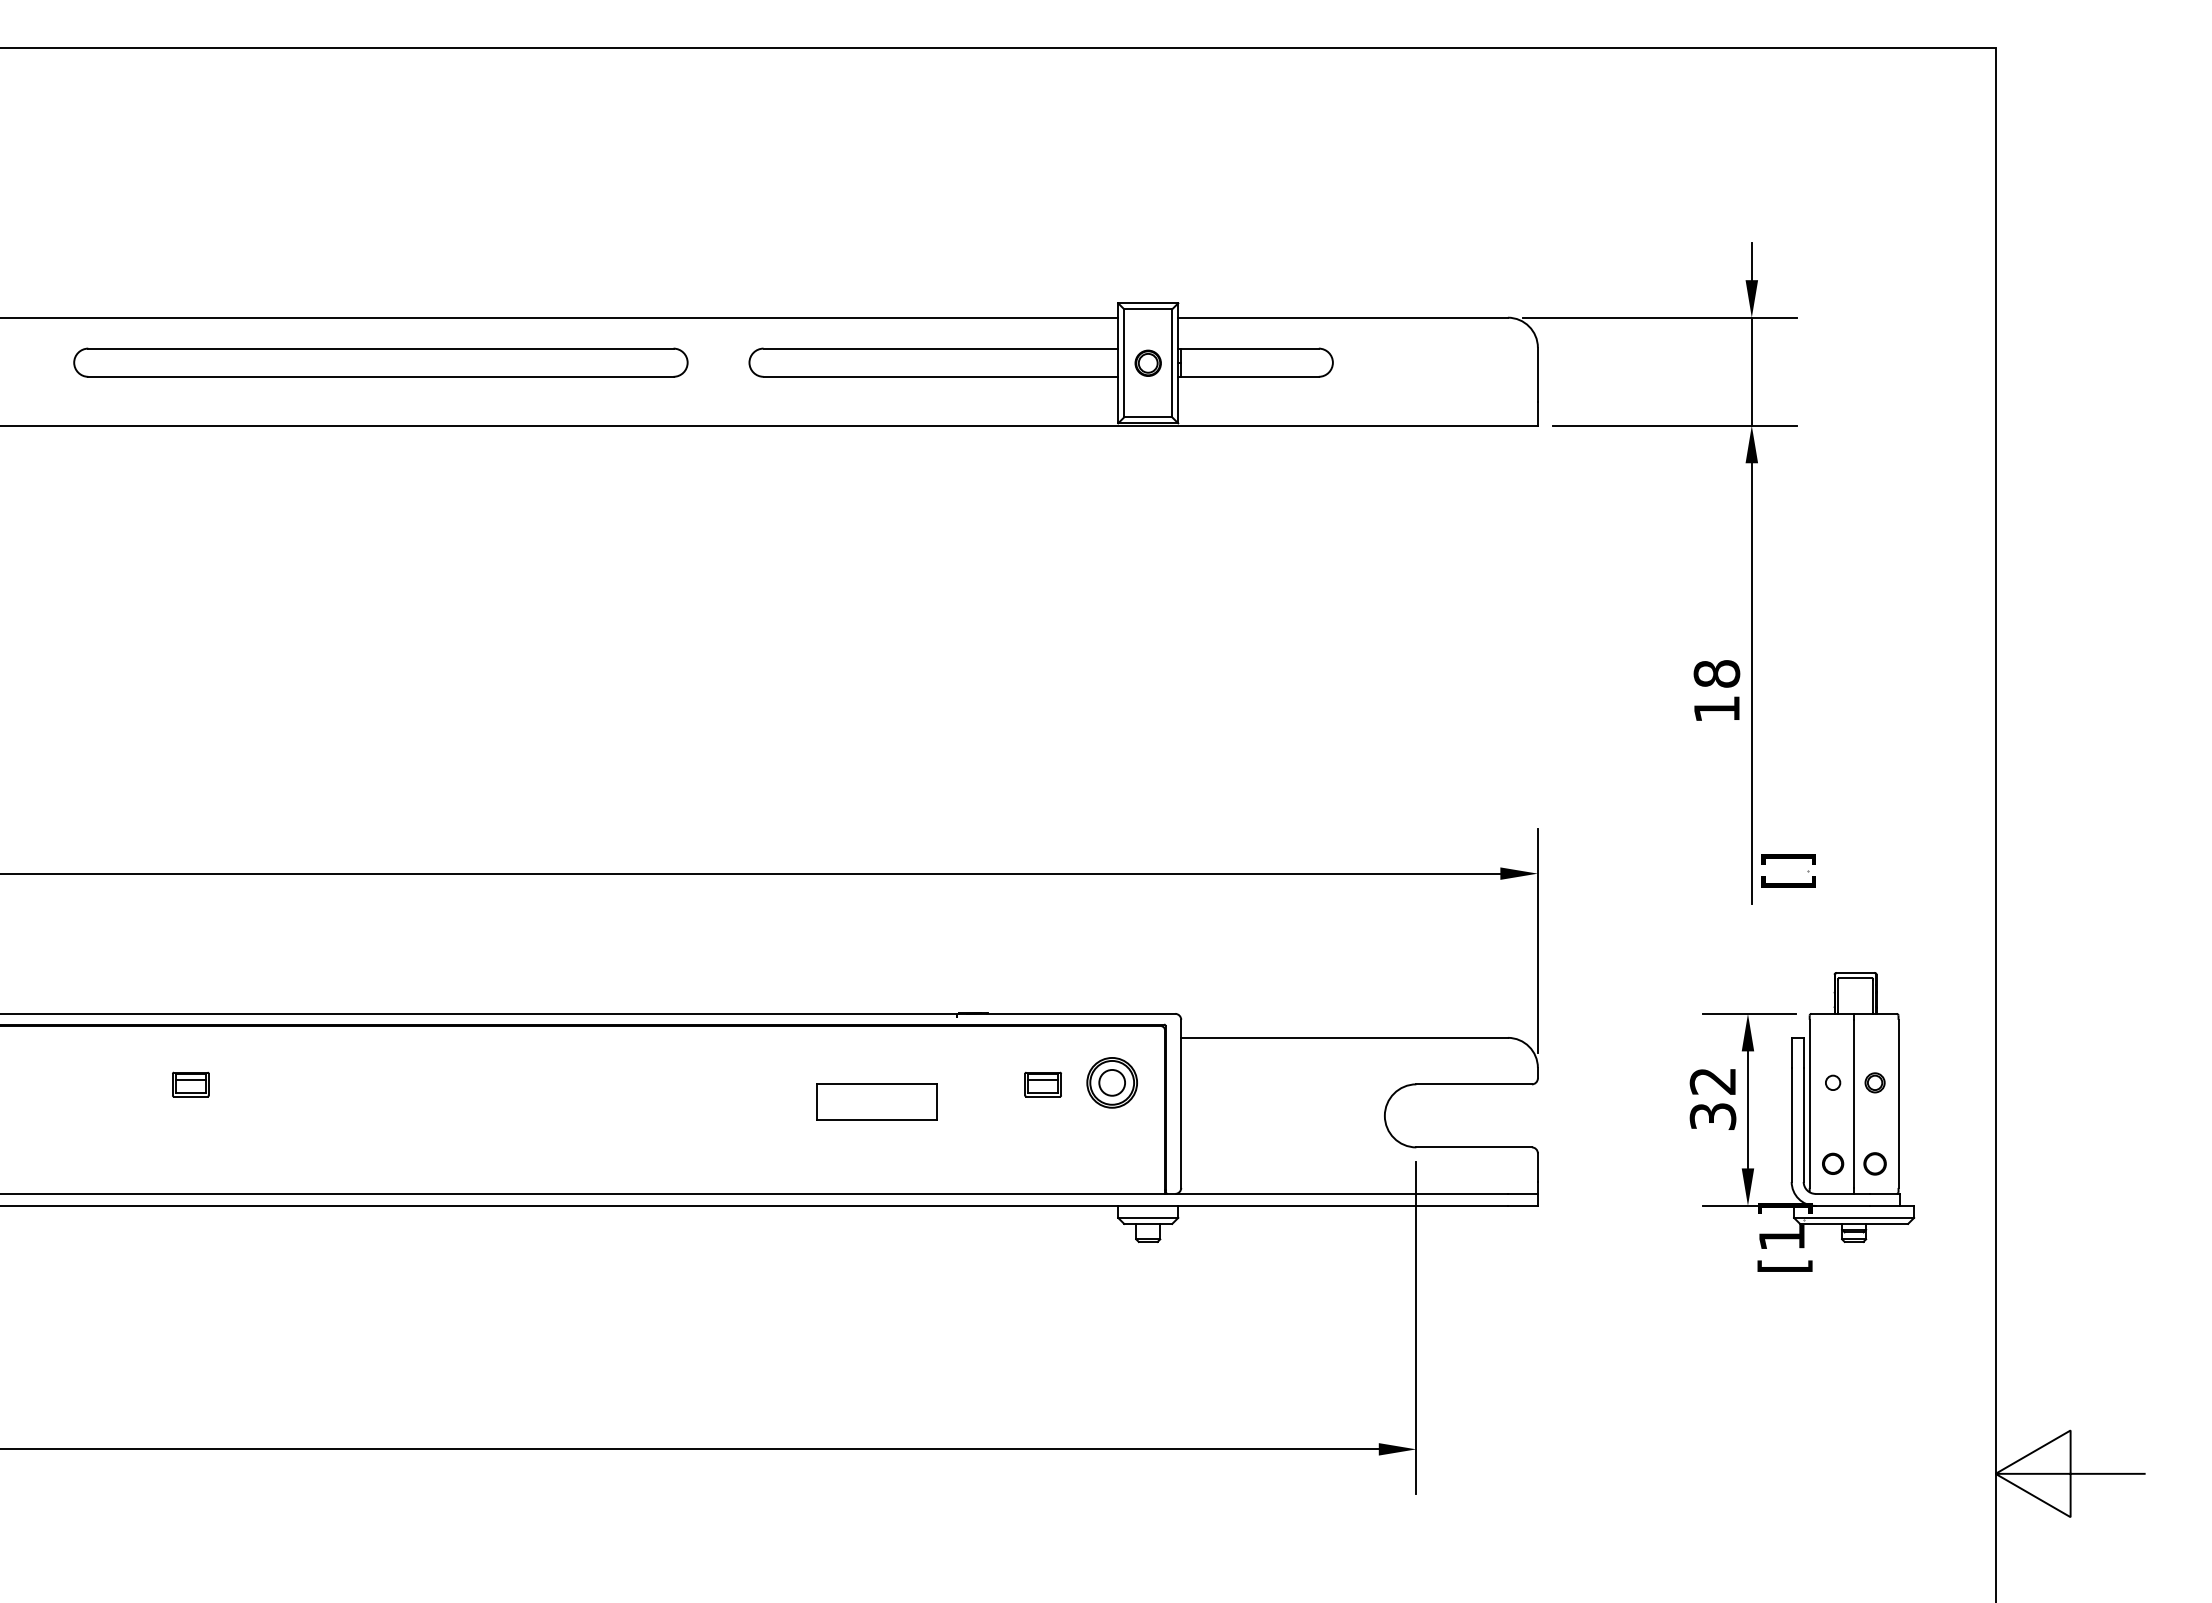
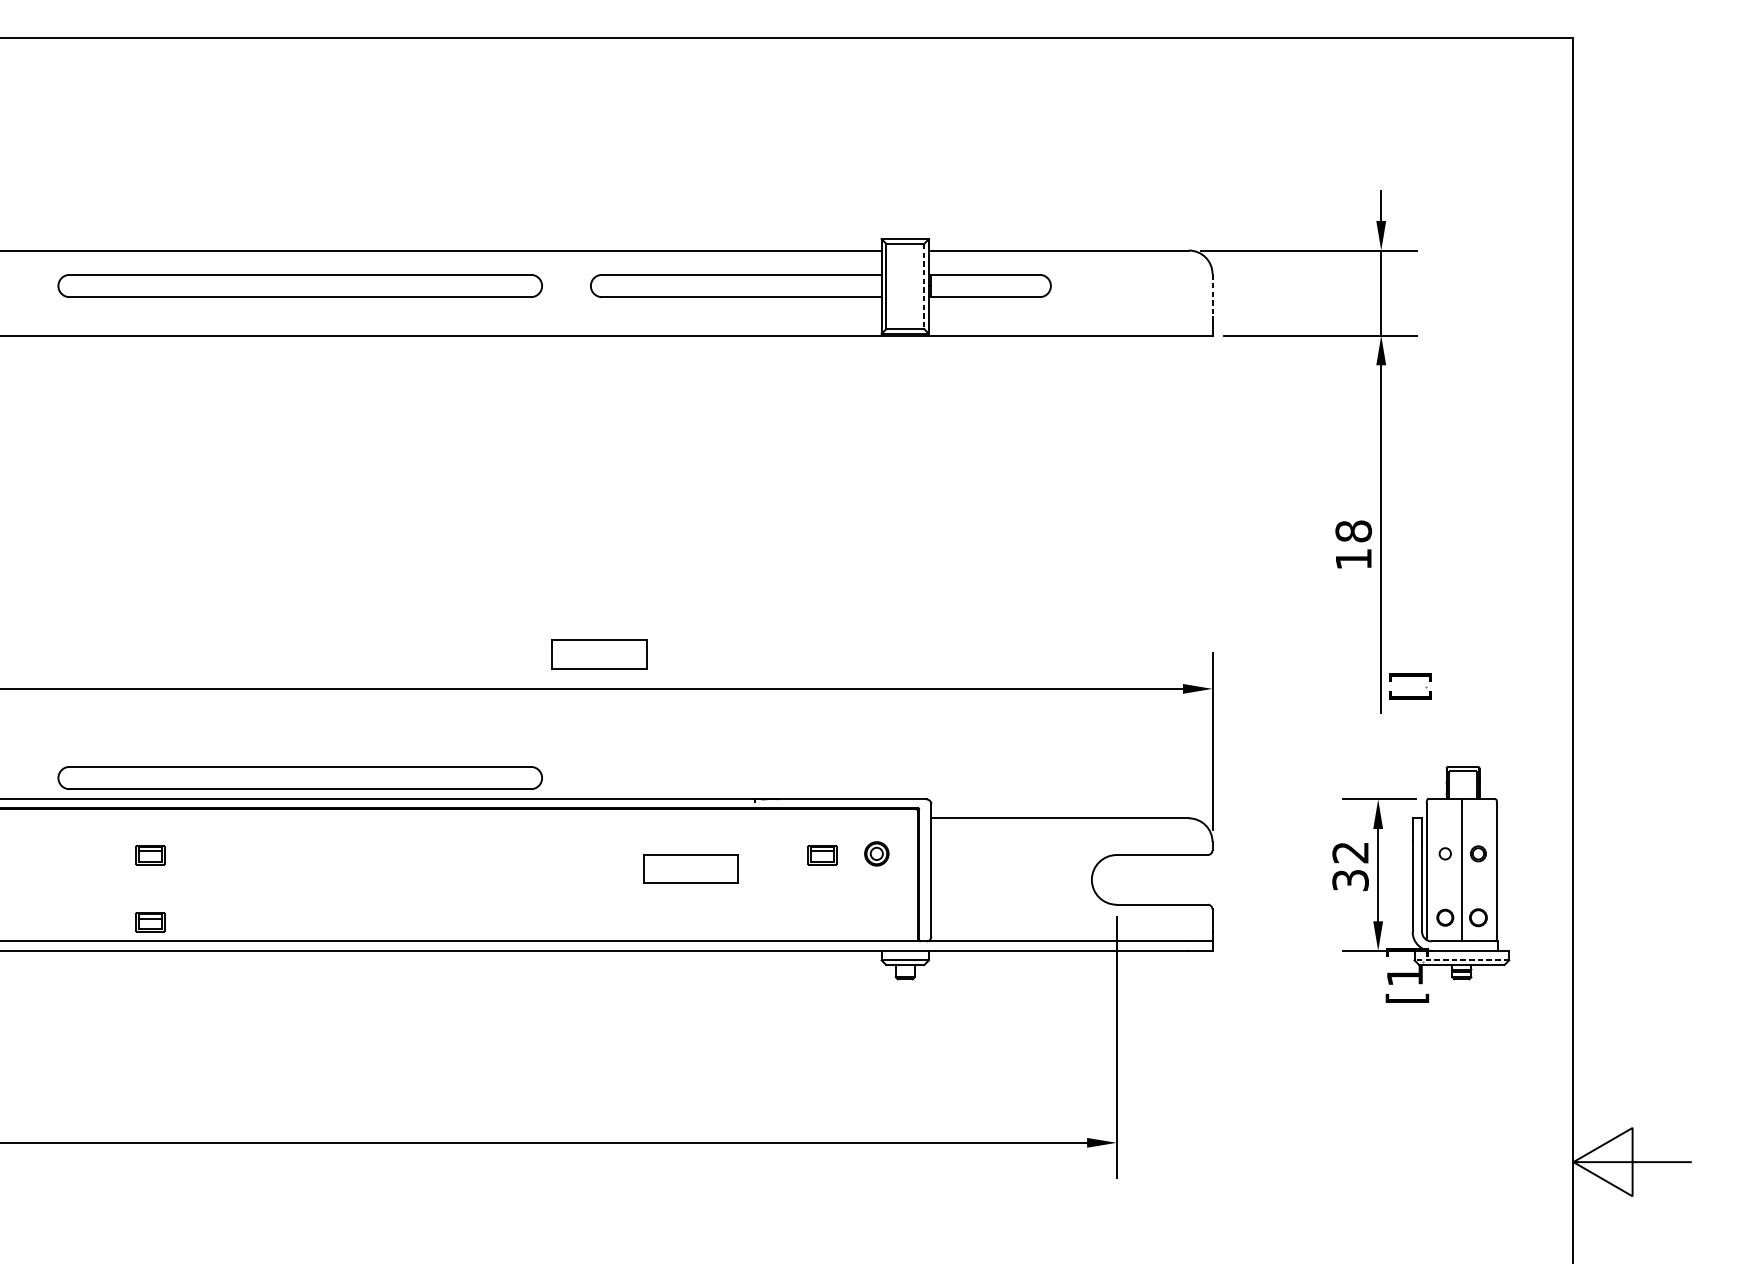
part: (1147, 362) -> (904, 285), removed
line: (1172, 363) -> (924, 286), solid -> dashed
line: (1537, 375) -> (1212, 296), solid -> dashed
part: (760, 829) -> (599, 654), added
part: (380, 986) -> (299, 777), added
part: (1111, 1082) -> (876, 853), size x0.6
part: (190, 1169) -> (150, 922), added
line: (1853, 1217) -> (1461, 960), solid -> dashed

